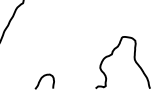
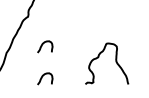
curve: (42, 38) -> (43, 44), added

